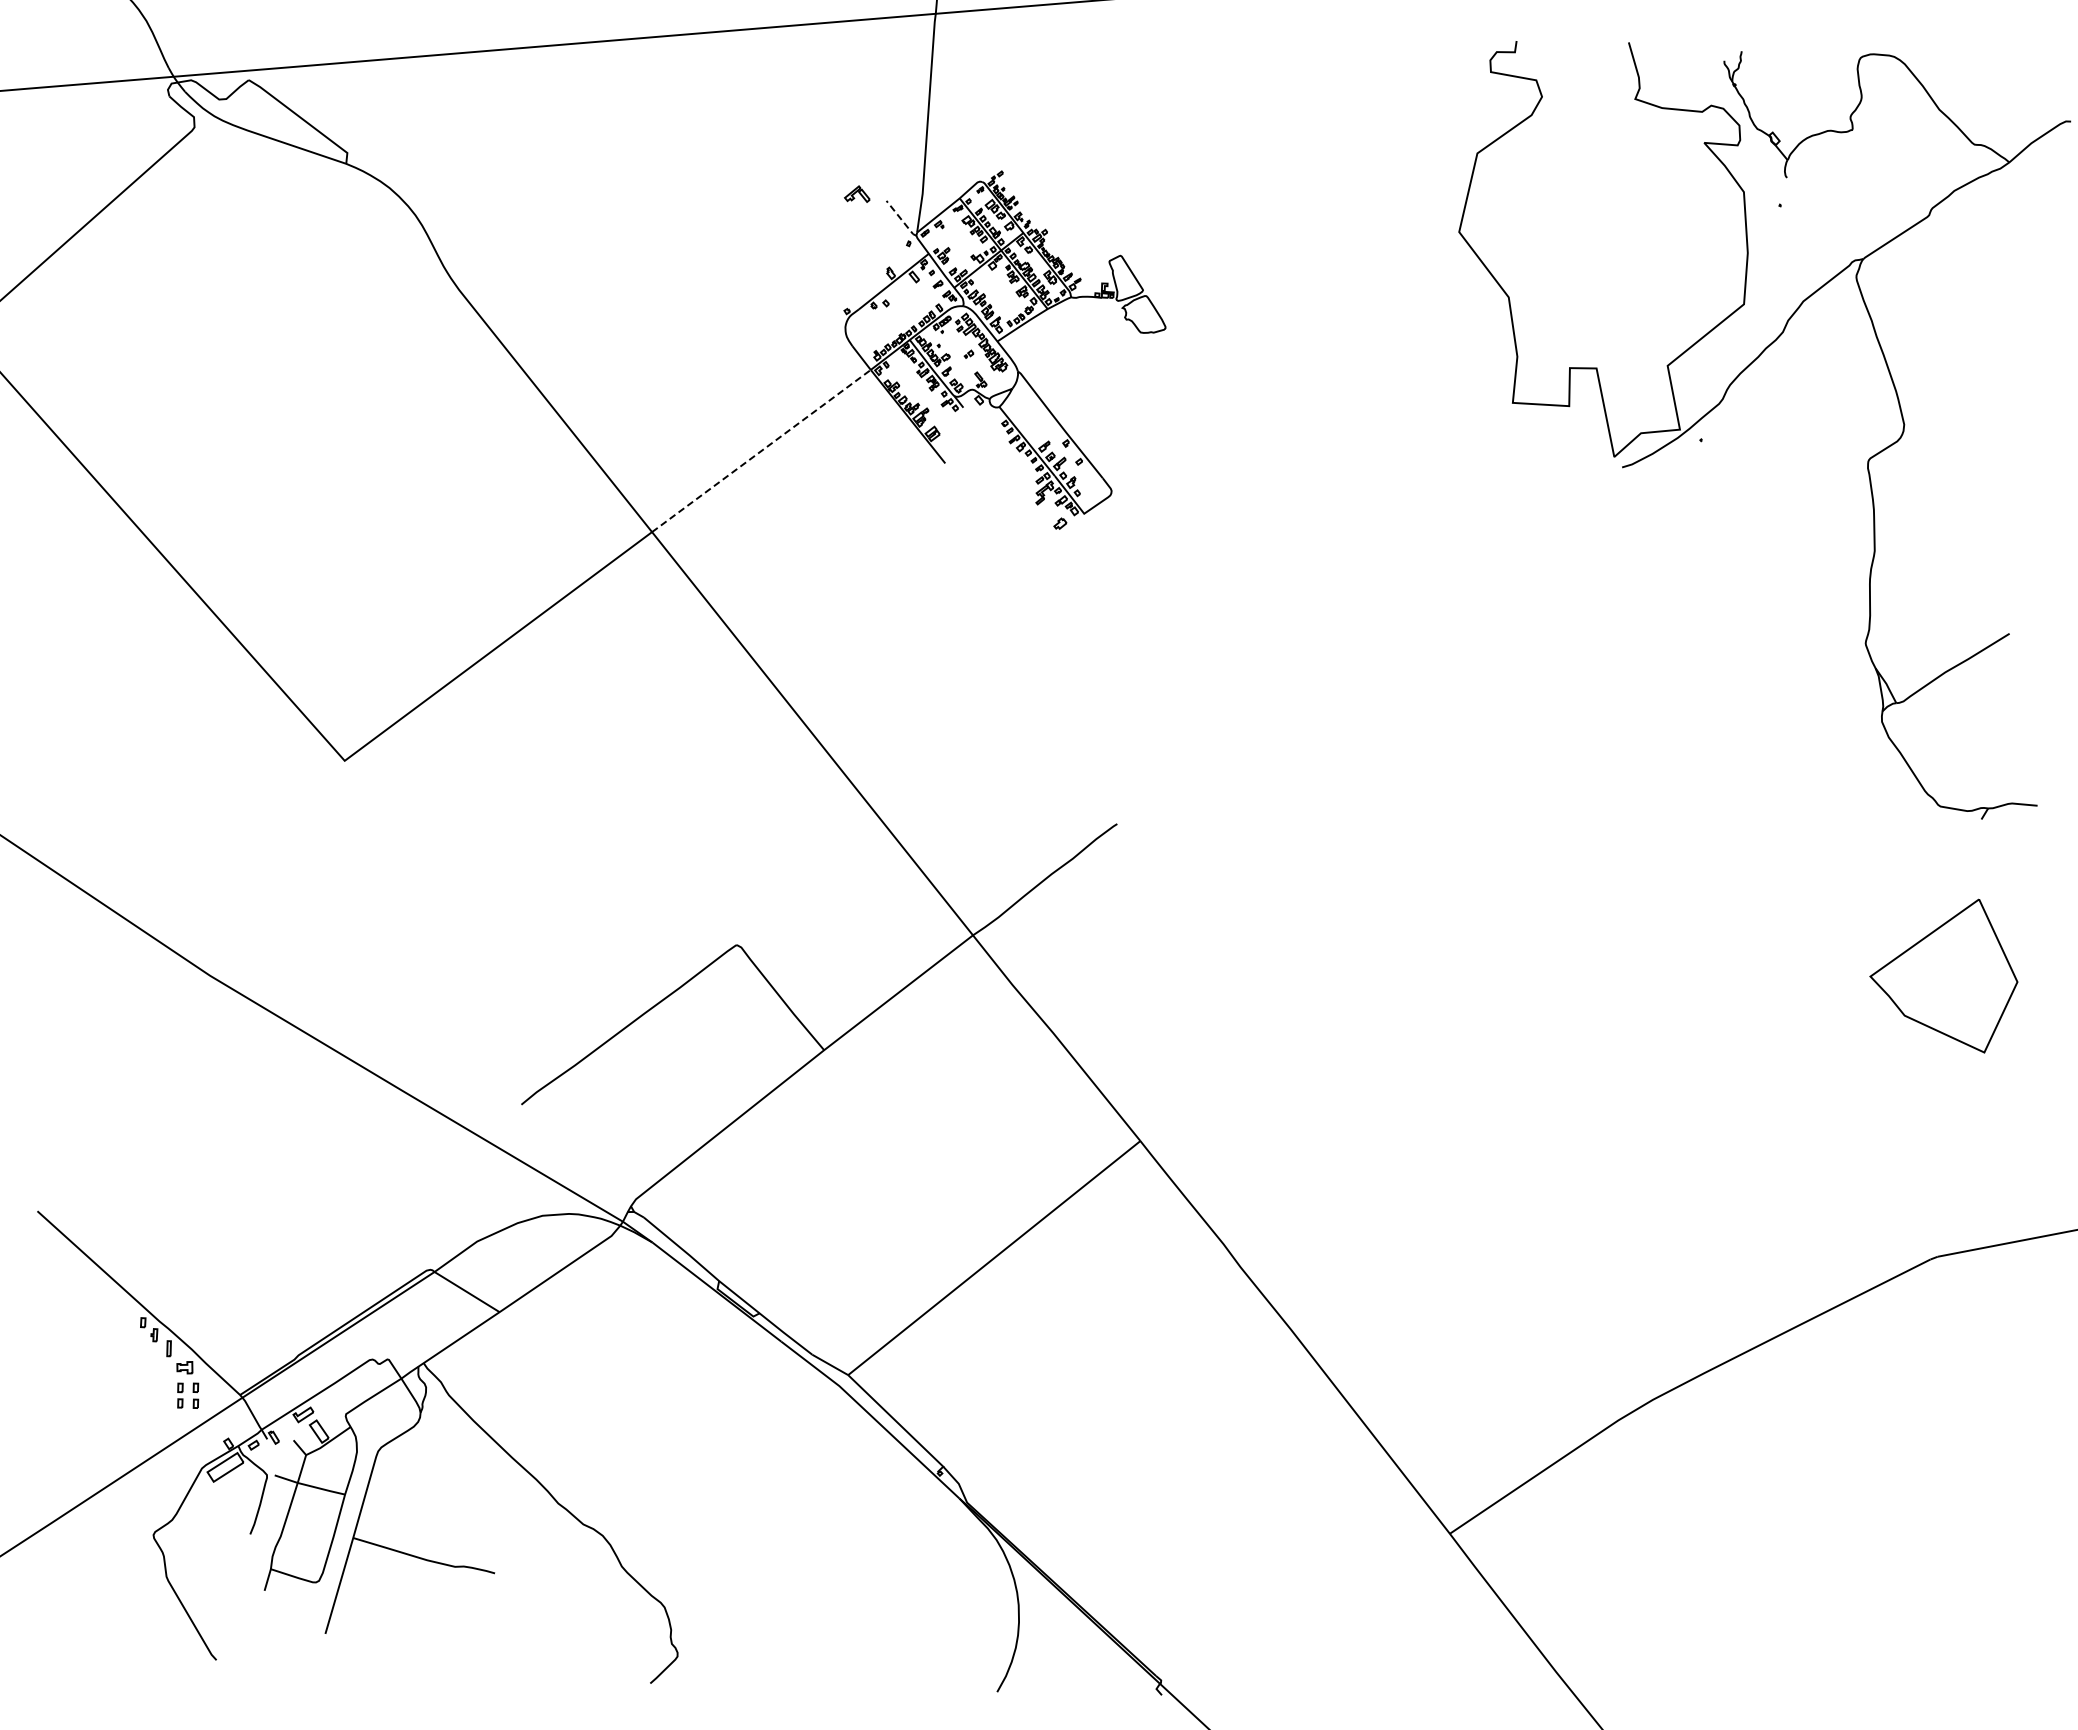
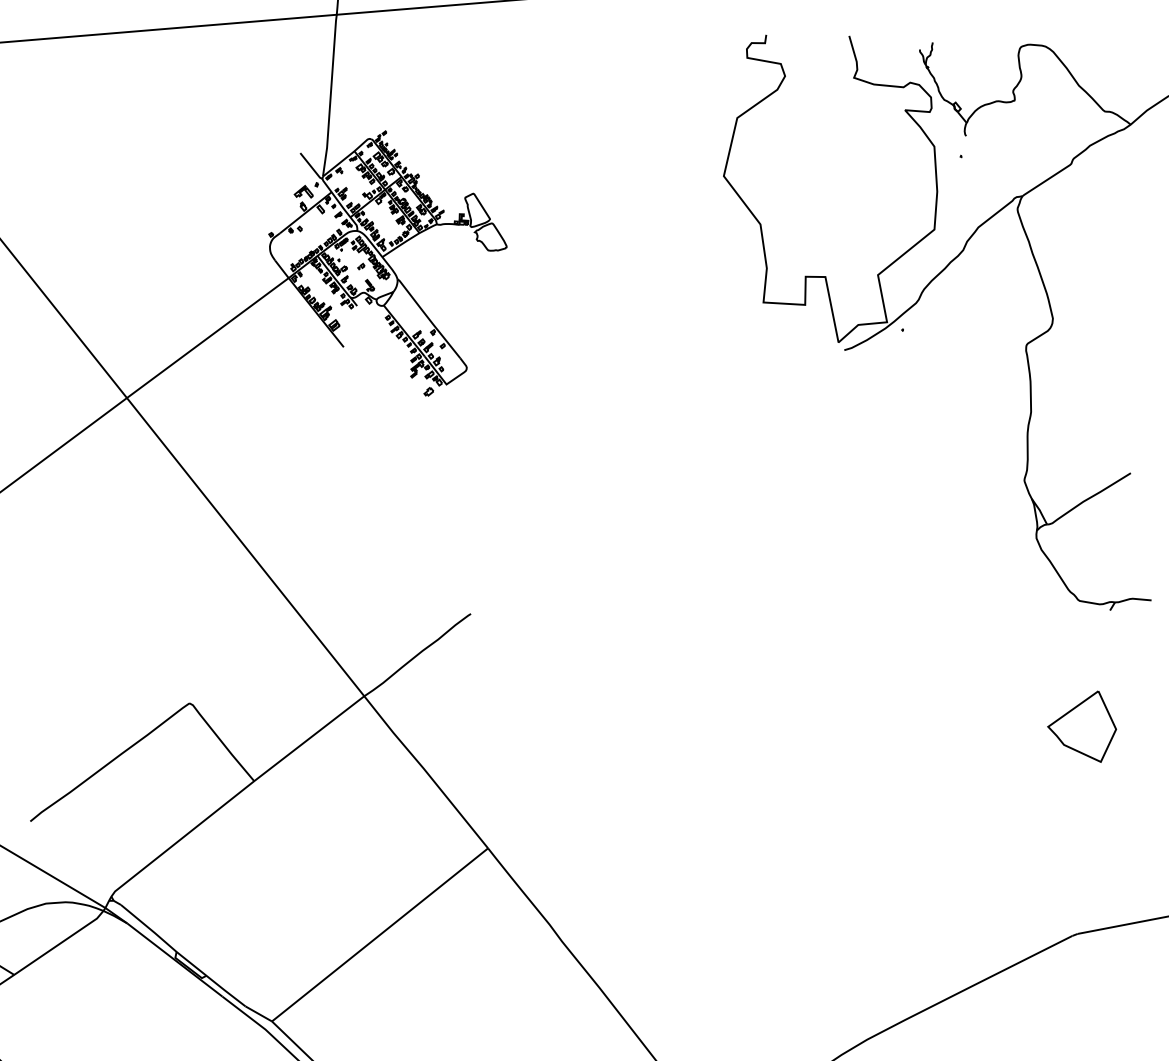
part: (857, 193) -> (304, 191), moved
line: (901, 219) -> (311, 166), dashed -> solid
line: (761, 450) -> (207, 337), dashed -> solid
part: (1943, 976) -> (1081, 726), size x0.62

